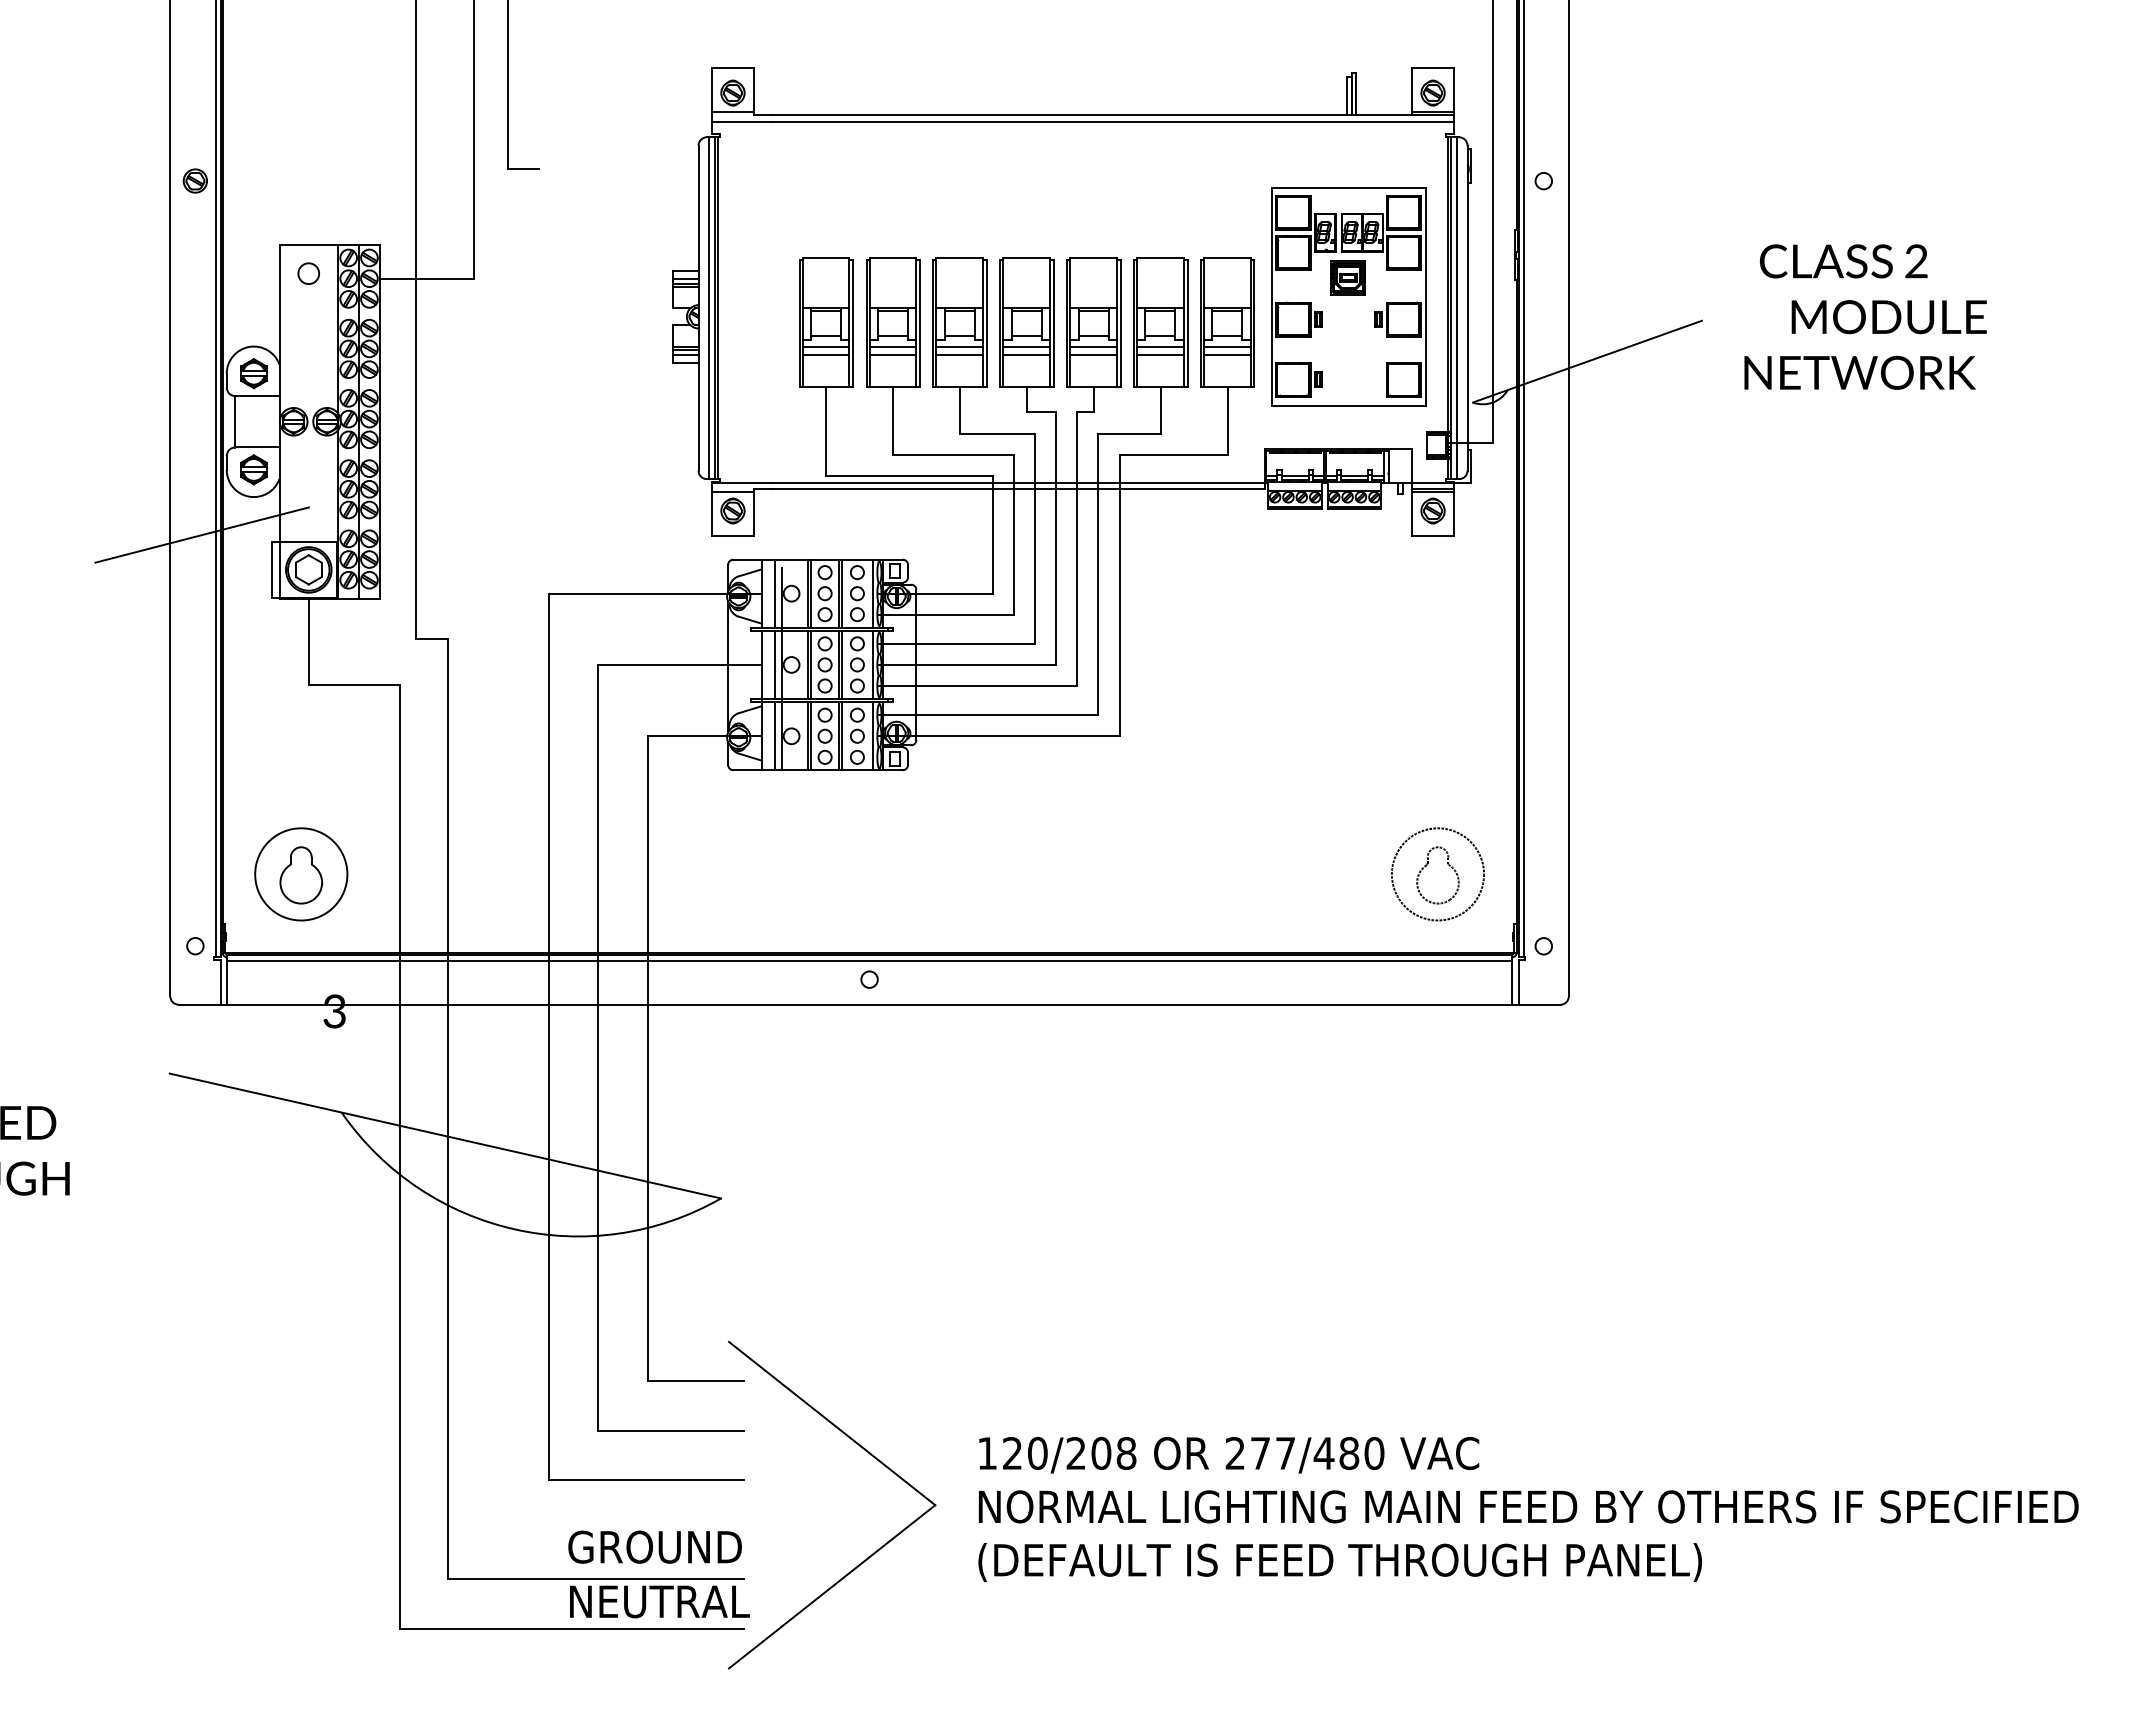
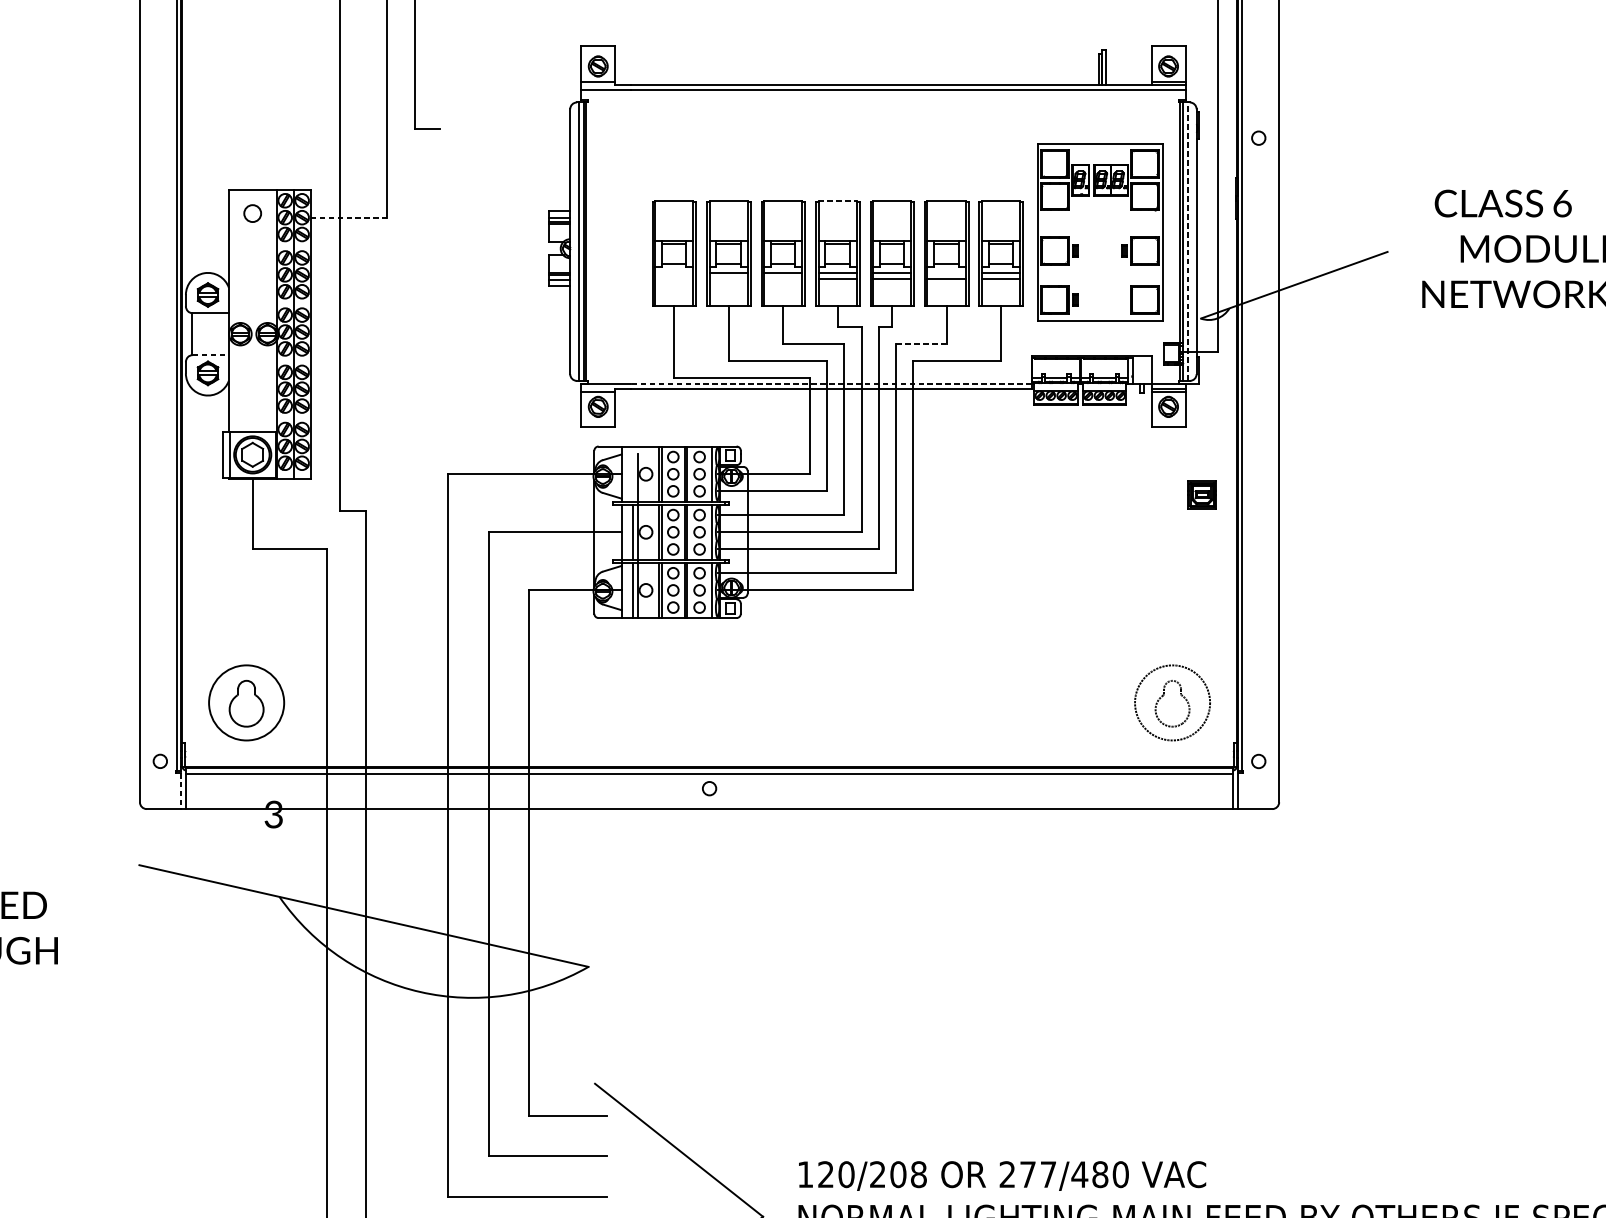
part: (194, 180) -> (159, 137), removed
line: (1027, 257) -> (838, 200), solid -> dashed
text: (1916, 261) -> (1562, 203), 2 -> 6
part: (1347, 277) -> (1201, 494), moved
line: (426, 278) -> (348, 217), solid -> dashed
line: (1457, 308) -> (1188, 241), solid -> dashed
line: (825, 346) -> (673, 272), removed
line: (1160, 346) -> (946, 272), removed
line: (825, 354) -> (673, 279), removed
line: (892, 354) -> (728, 279), removed
line: (959, 354) -> (782, 279), removed
line: (1130, 433) -> (922, 343), solid -> dashed
line: (257, 447) -> (210, 355), solid -> dashed
line: (1018, 482) -> (830, 383), solid -> dashed
line: (201, 534) -> (165, 426), removed
line: (775, 593) -> (632, 474), removed
line: (220, 983) -> (180, 791), solid -> dashed

